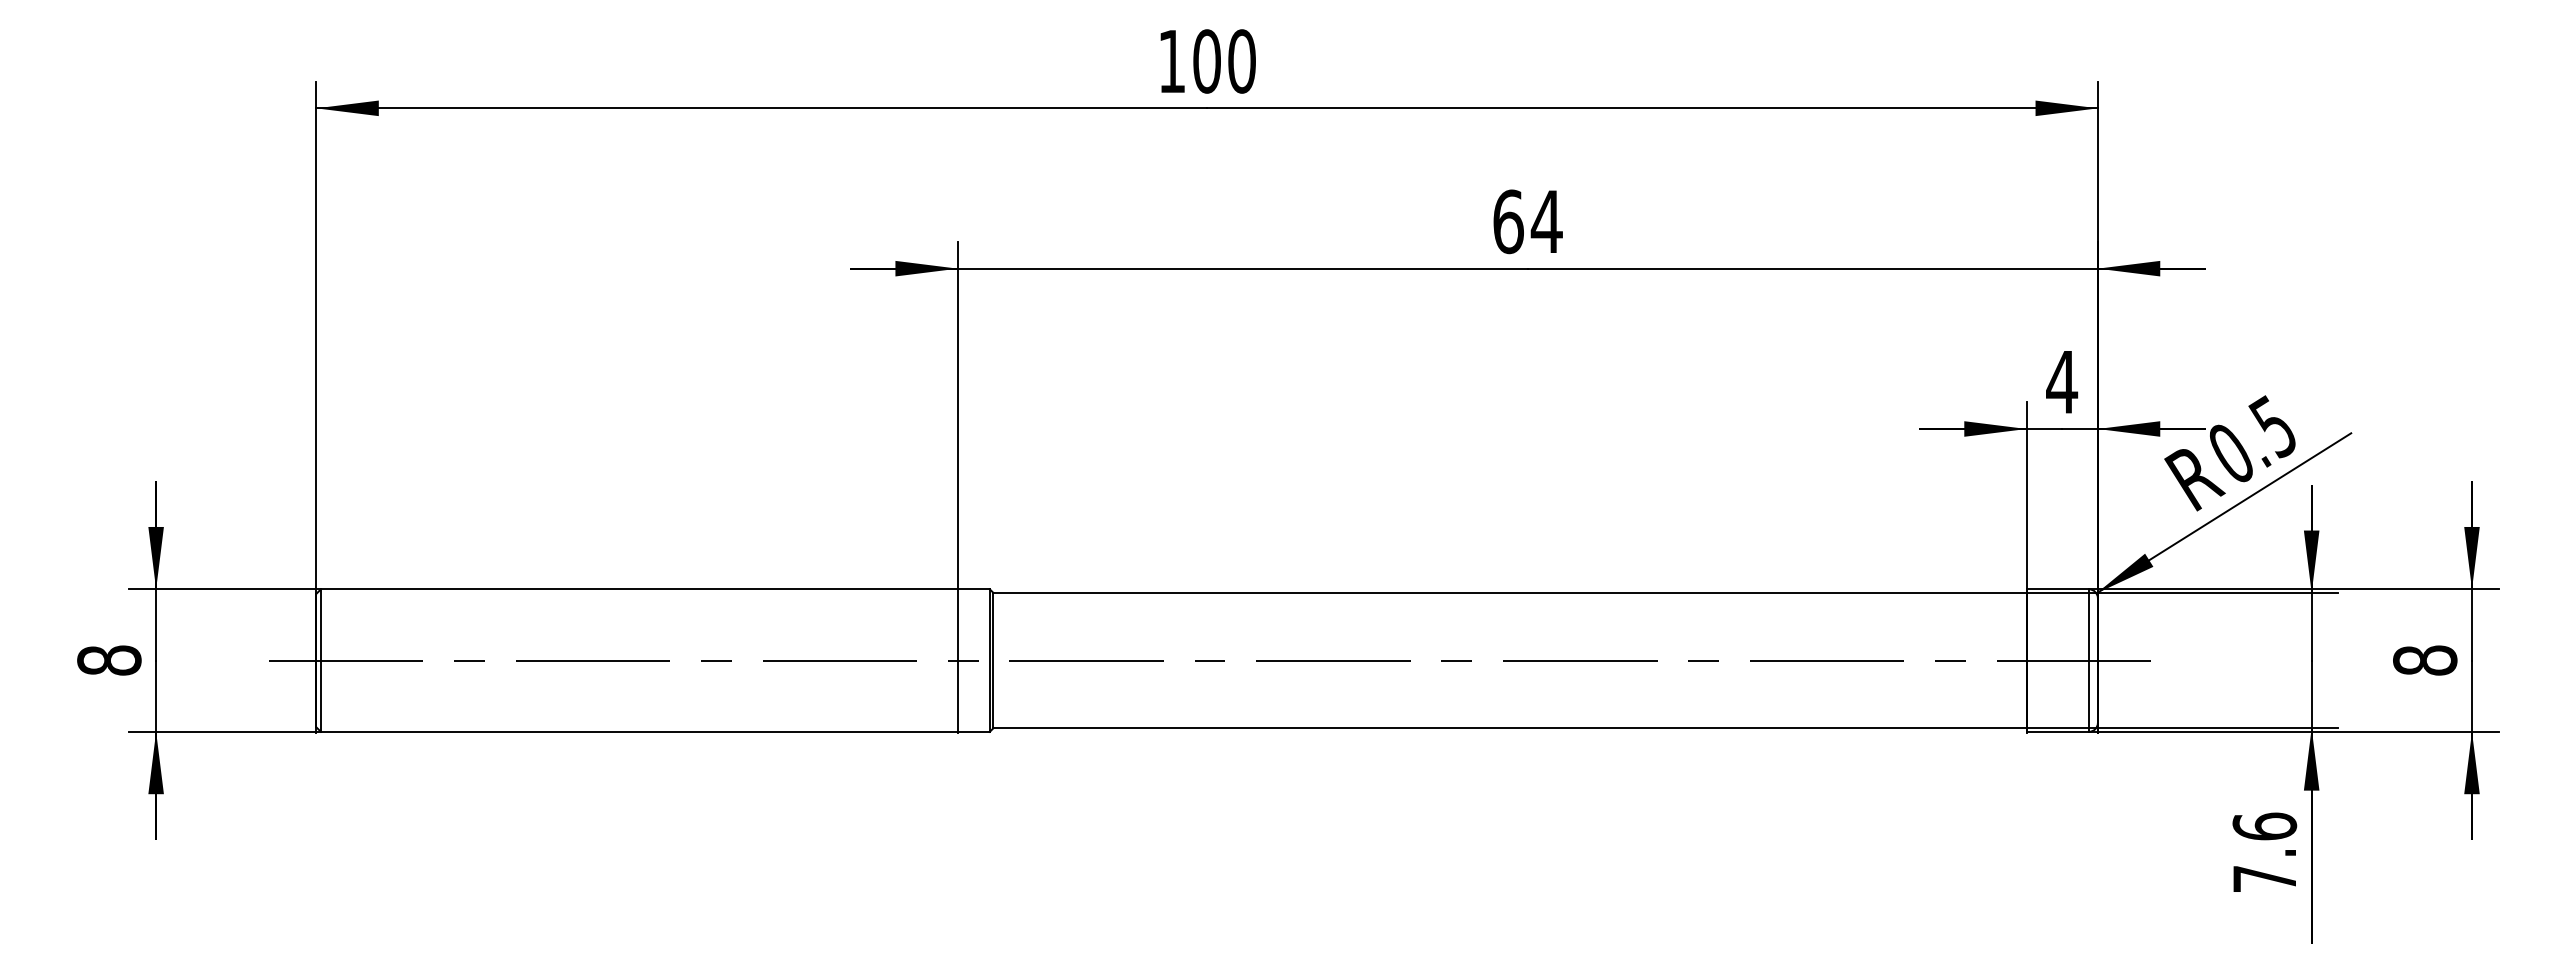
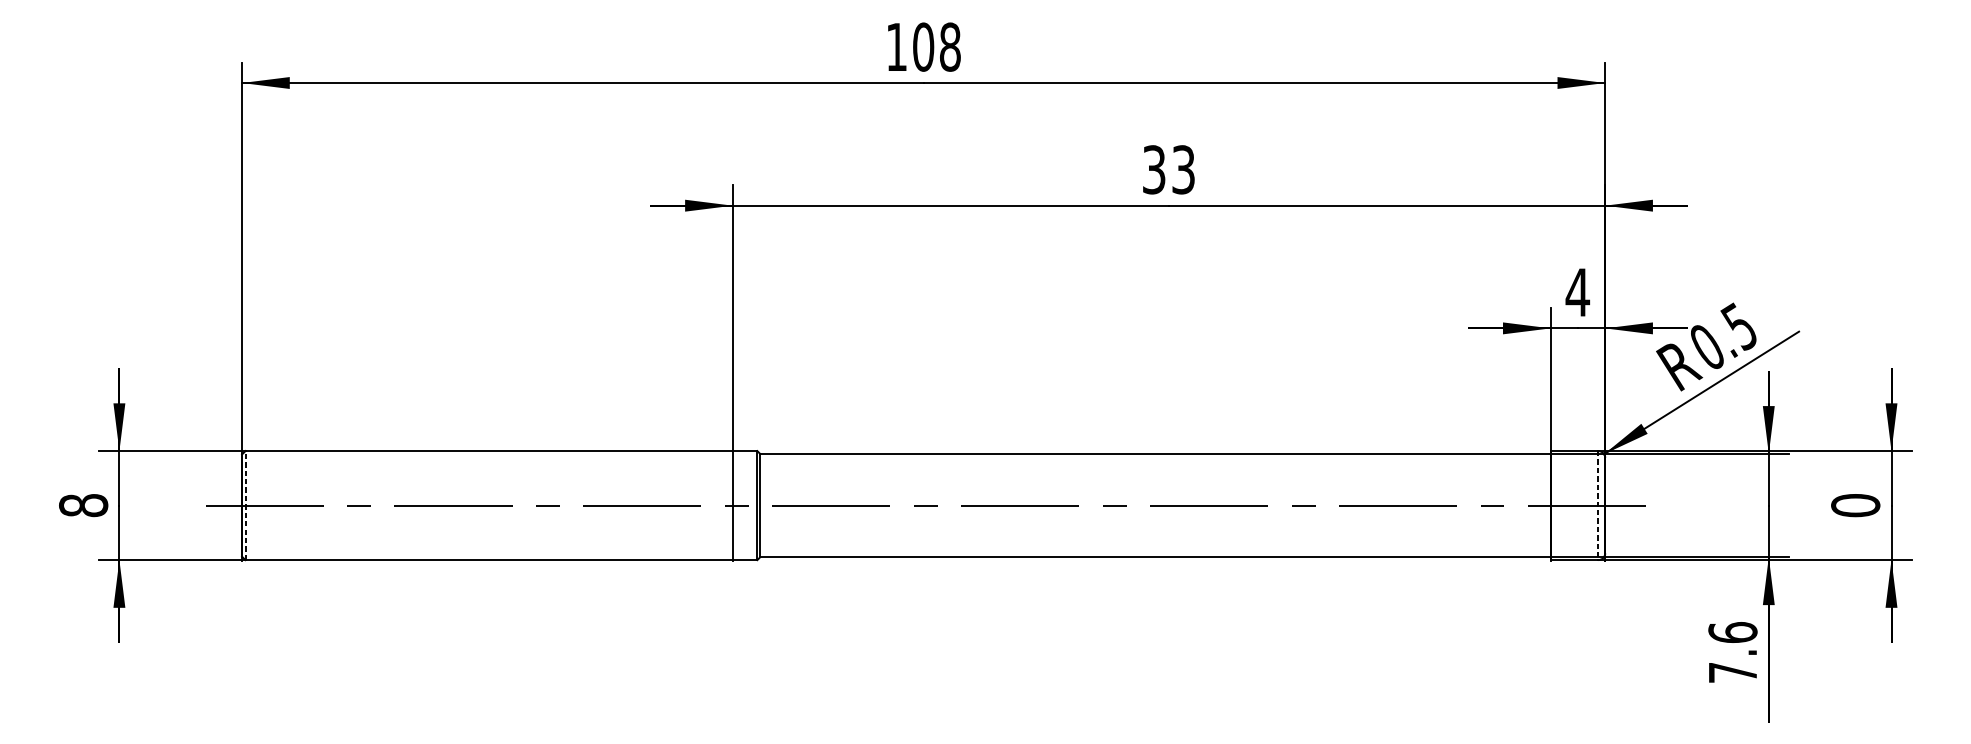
text: (1241, 61) -> (949, 47), 100 -> 108
text: (1527, 221) -> (1168, 169), 64 -> 33
line: (320, 660) -> (245, 505), solid -> dashed
text: (2425, 660) -> (1855, 505), 8 -> 0
line: (2088, 661) -> (1598, 506), solid -> dashed

